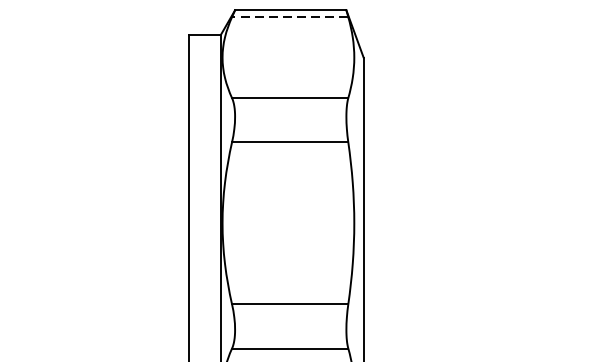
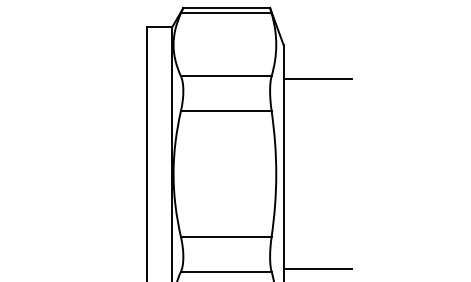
line: (289, 17) -> (225, 13), dashed -> solid
line: (407, 100) -> (317, 78), added
line: (407, 345) -> (317, 269), added

